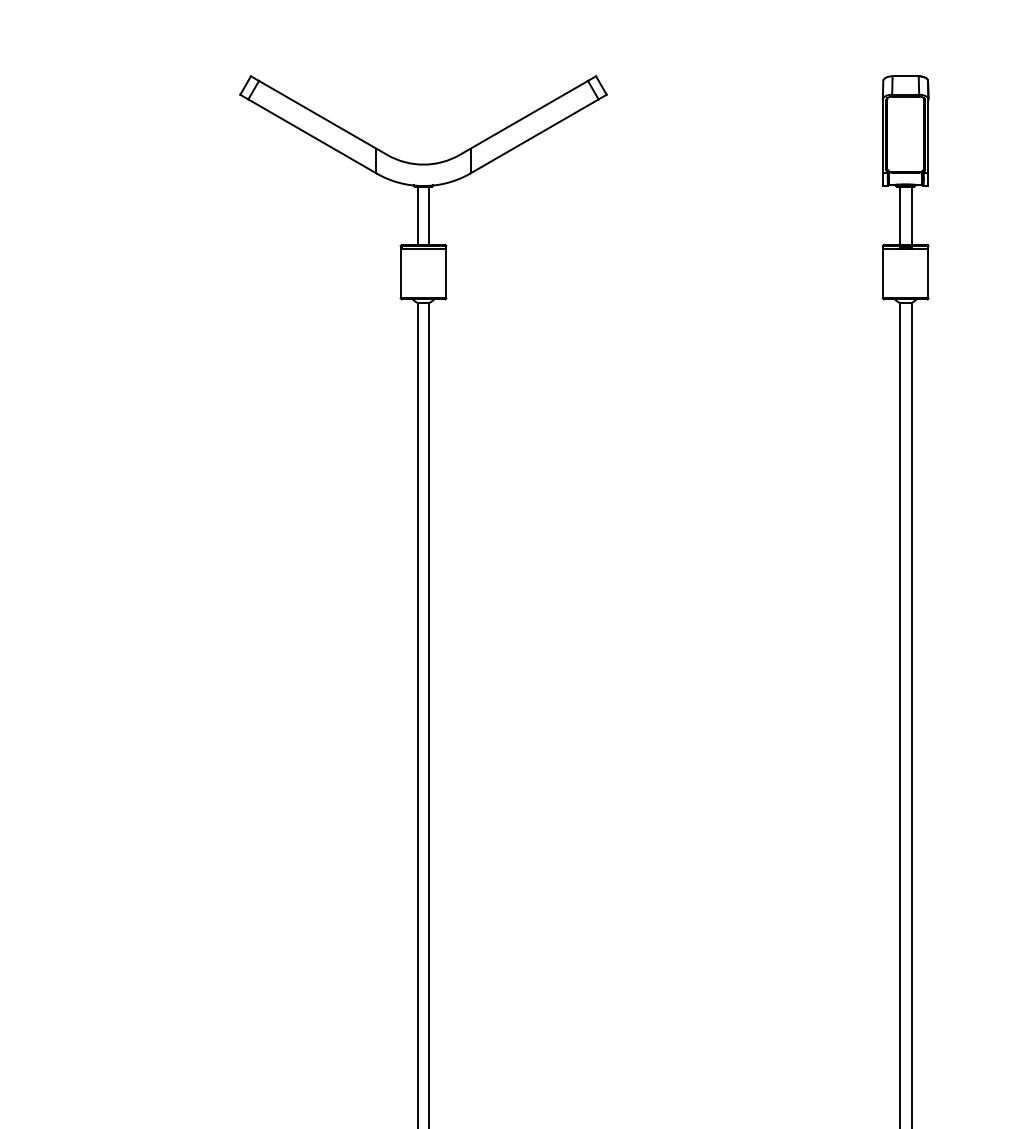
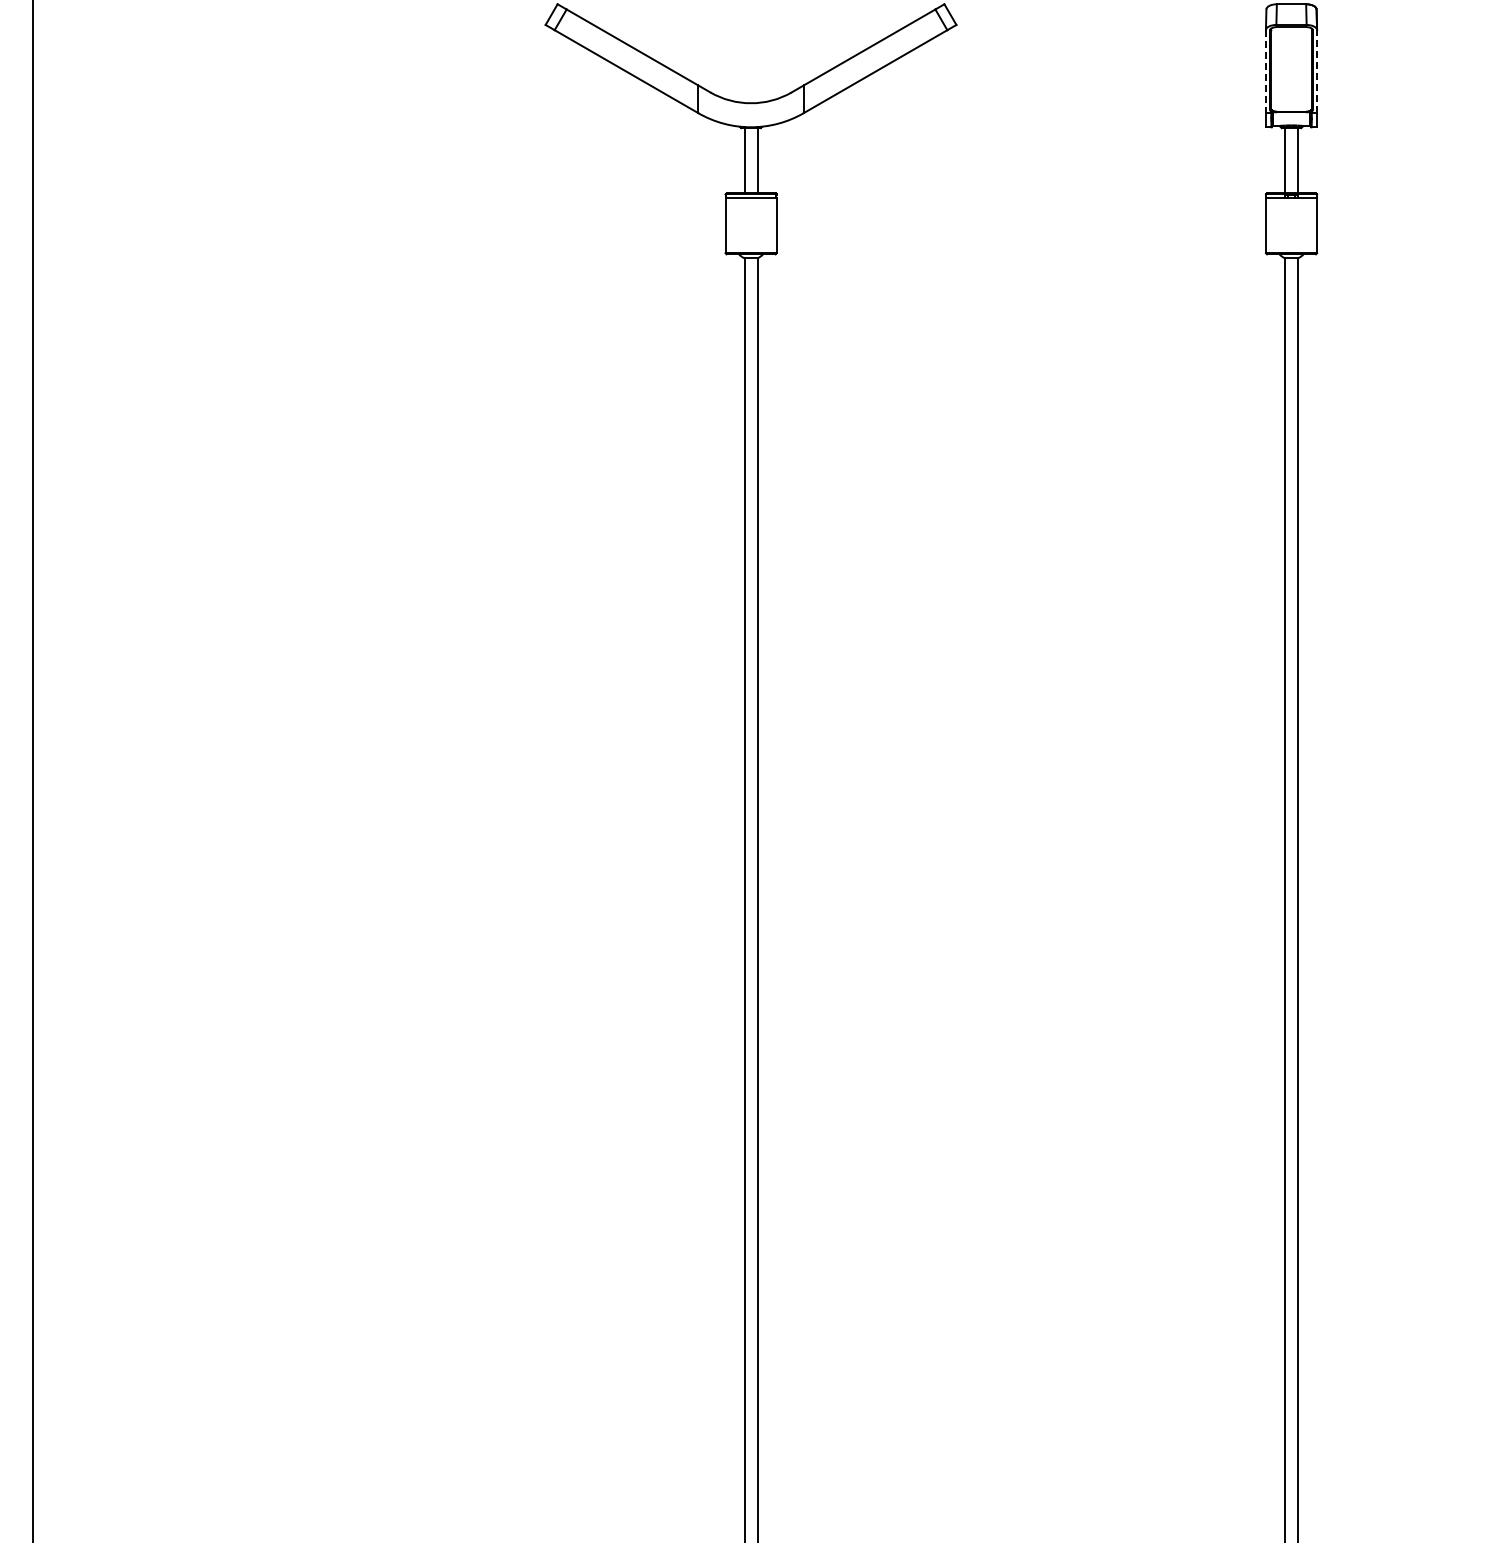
line: (928, 136) -> (1317, 71), solid -> dashed
line: (882, 137) -> (1265, 72), solid -> dashed

